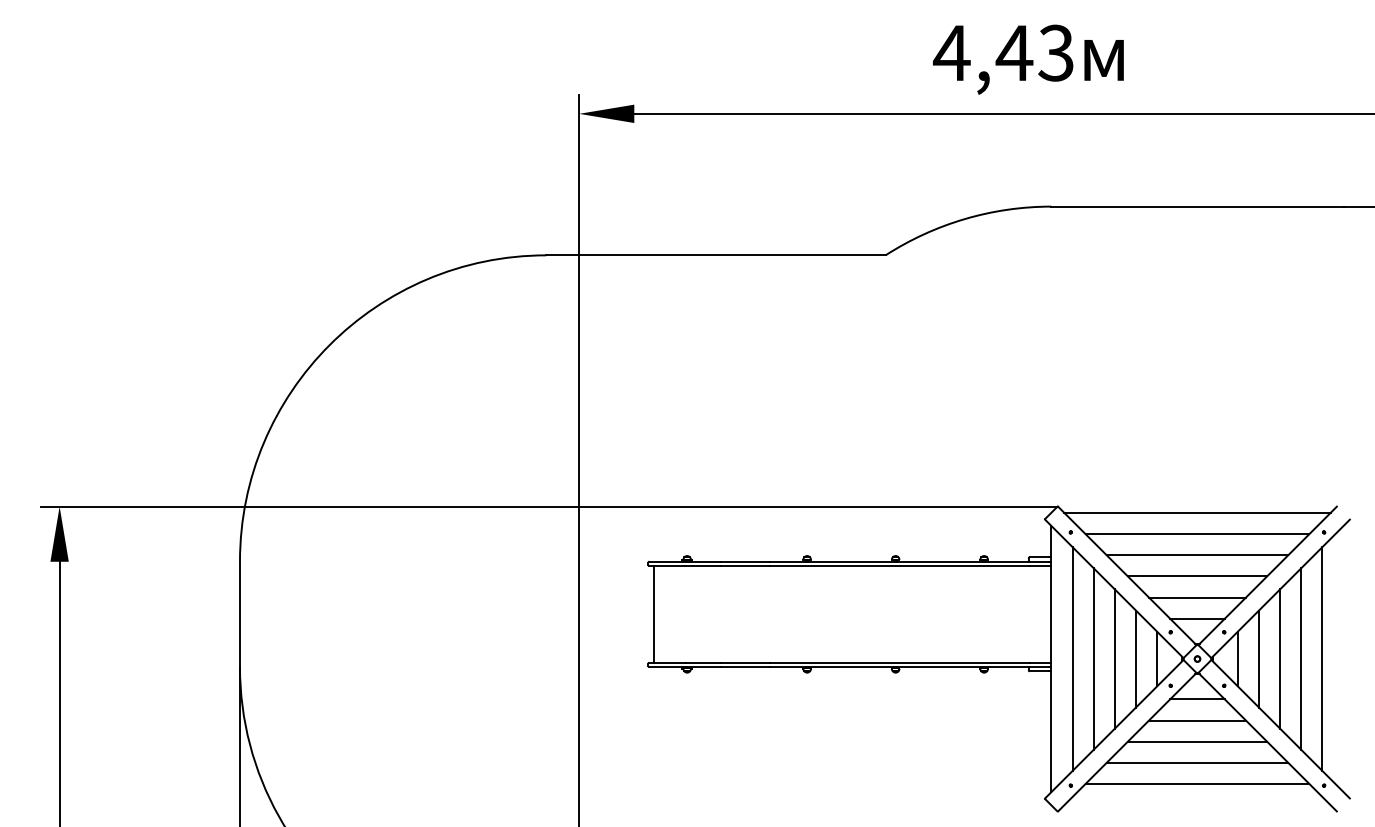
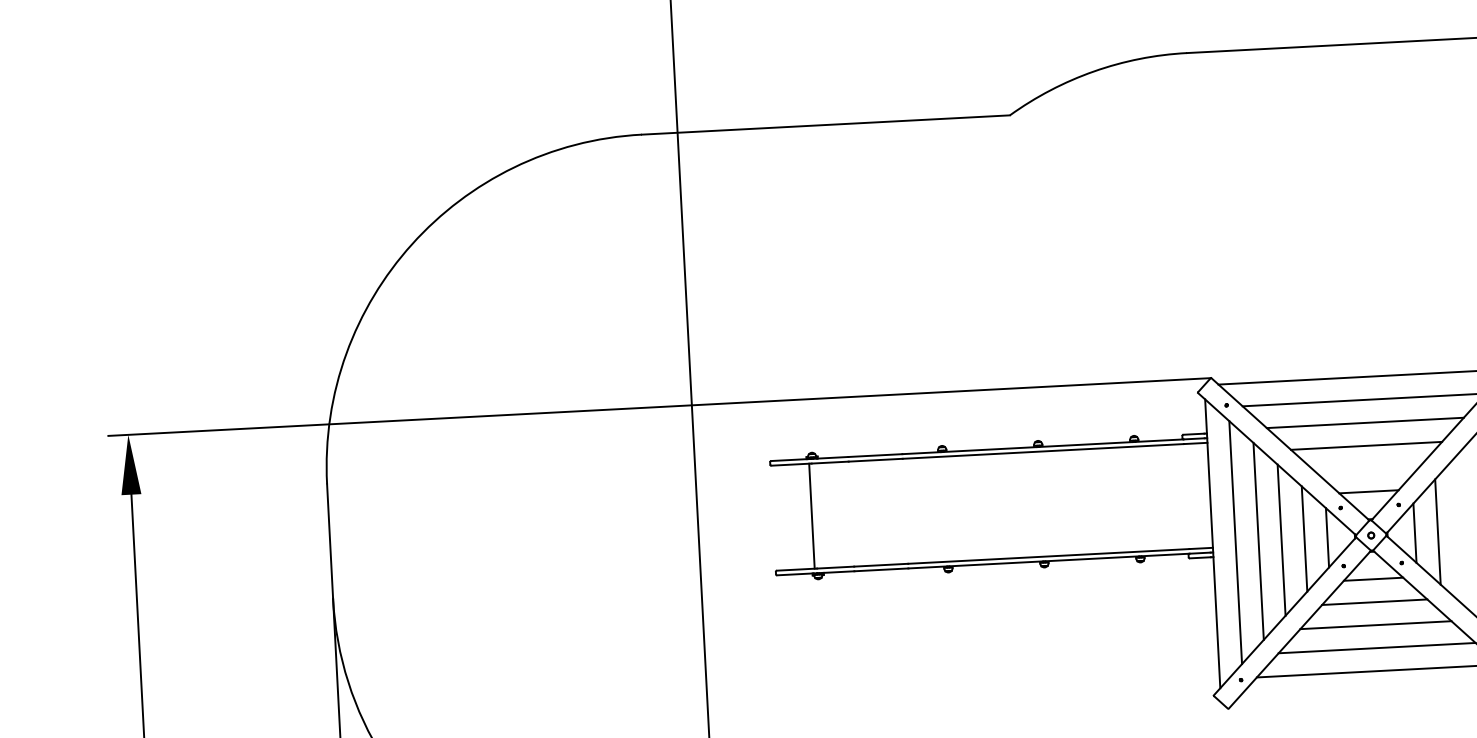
line: (1197, 597) -> (1367, 468), removed
line: (654, 613) -> (812, 515), moved
line: (1280, 658) -> (1461, 530), removed

